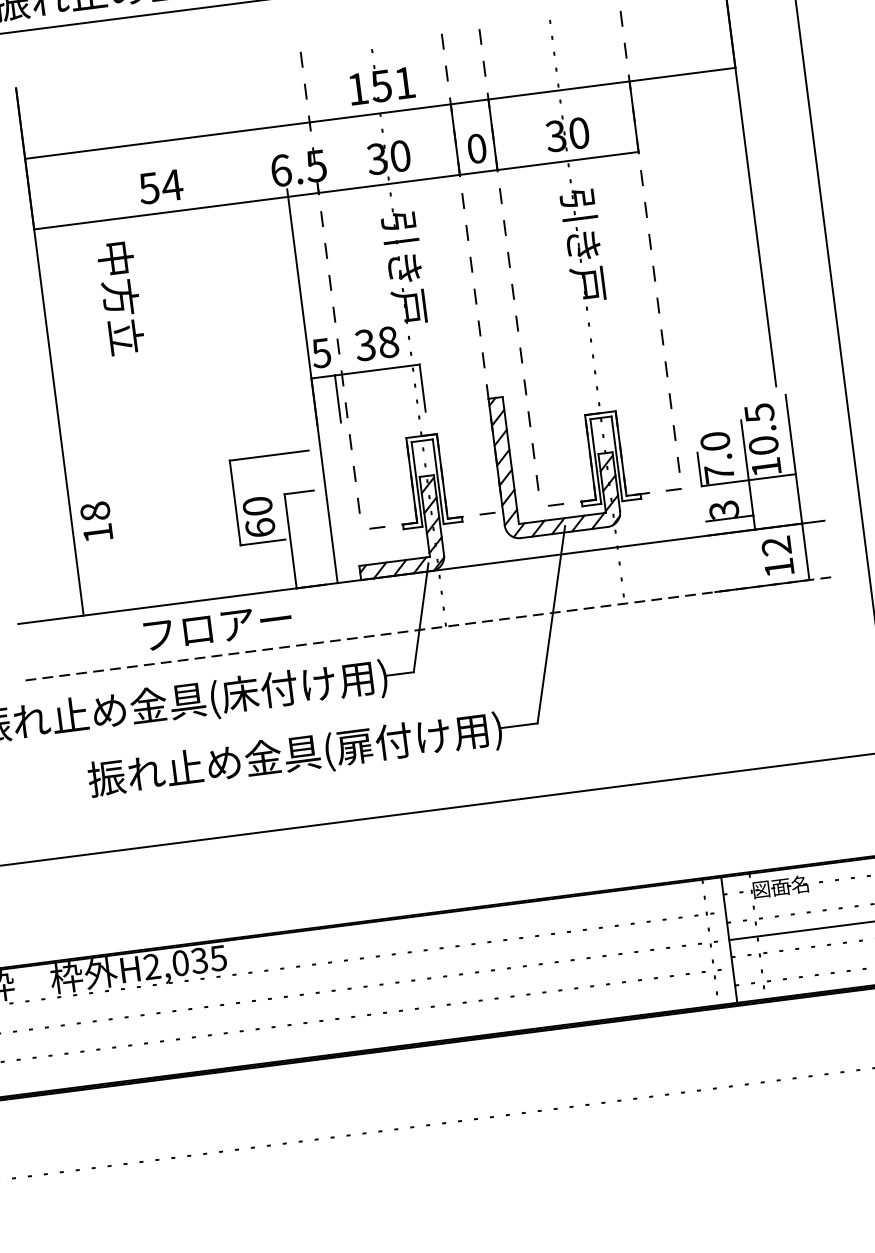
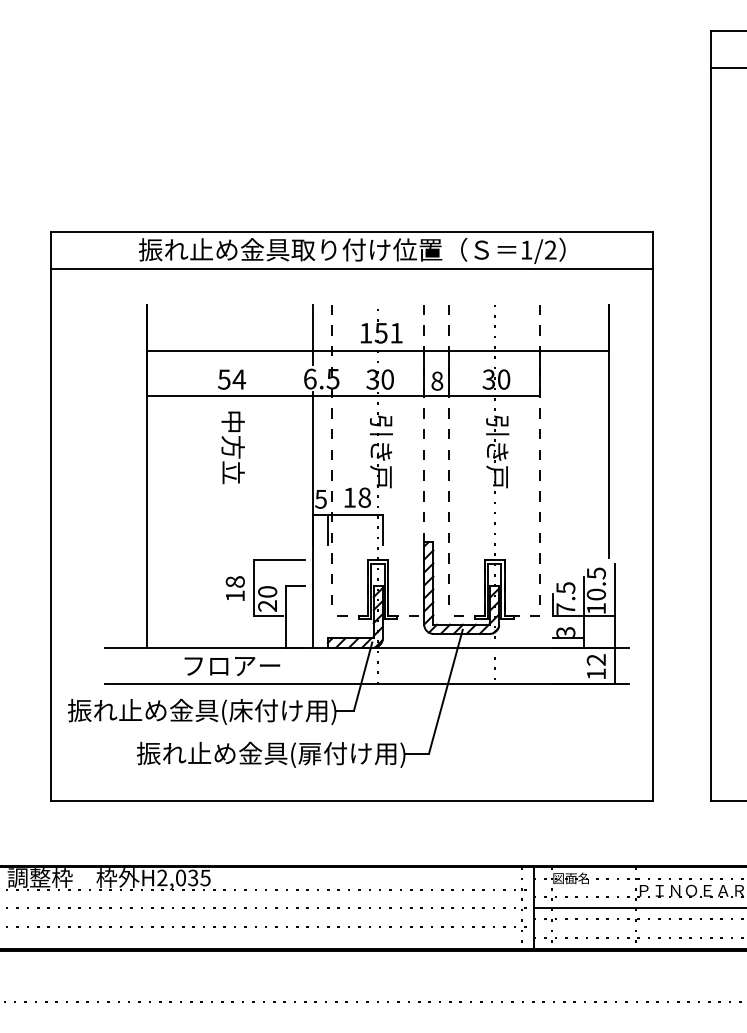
line: (275, 101) -> (312, 334), added
text: (477, 149) -> (437, 381), 0 -> 8
text: (119, 298) -> (232, 447), moved
text: (364, 344) -> (349, 497), 38 -> 18
text: (714, 440) -> (565, 587), 7.0 -> 7.5
text: (95, 521) -> (234, 588), moved
text: (260, 527) -> (267, 605), 60 -> 20
line: (429, 628) -> (367, 684), dashed -> solid

